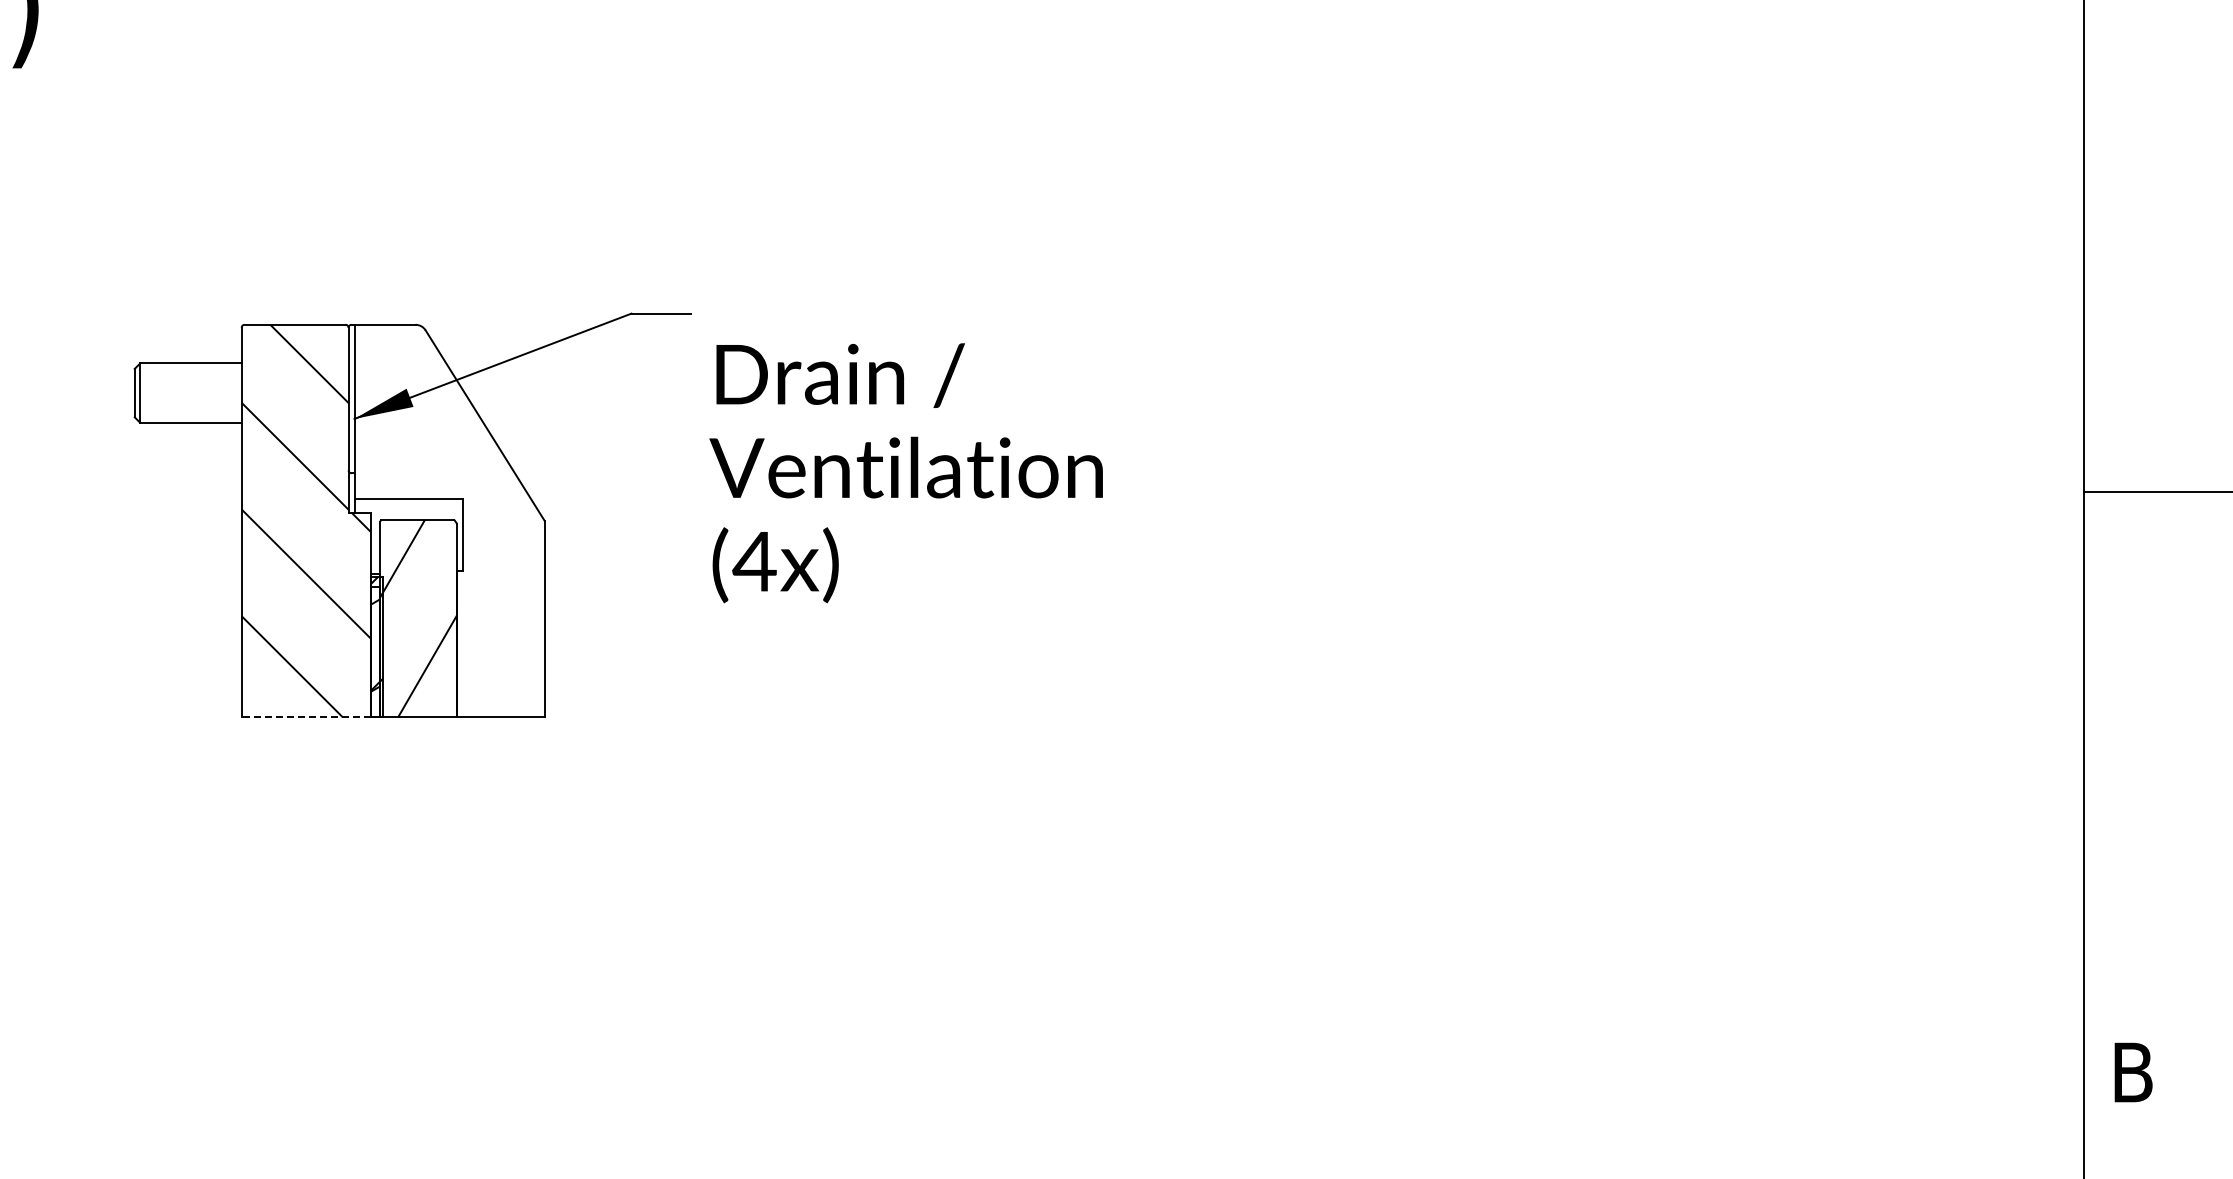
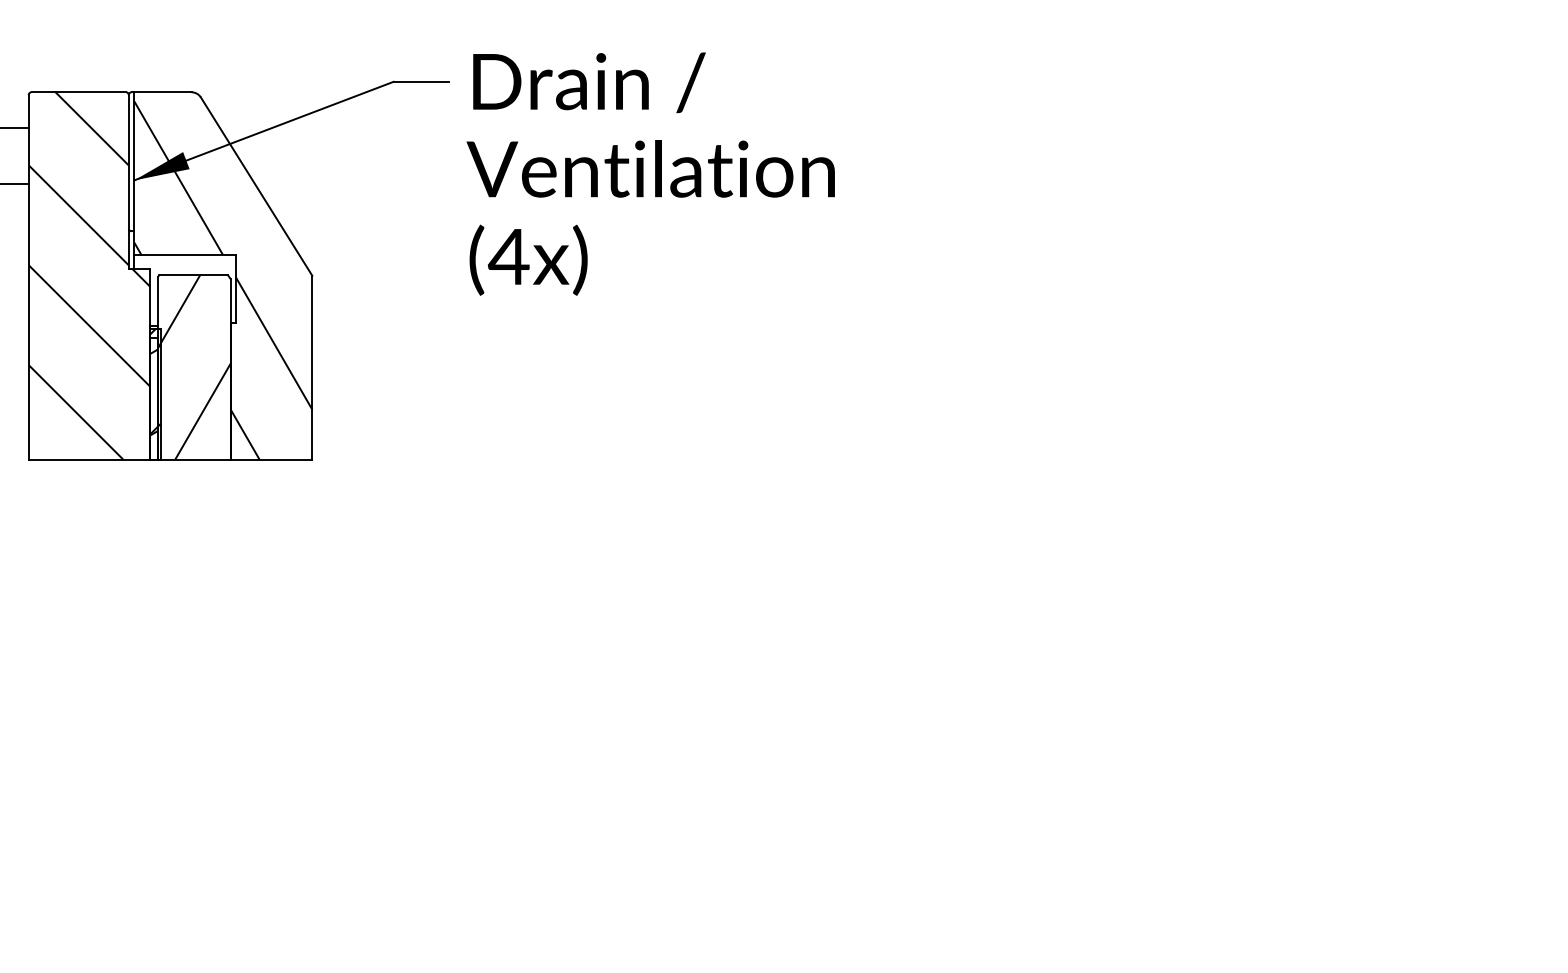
text: (905, 473) -> (650, 174), moved
hatch: (449, 525) -> (223, 280), added
line: (306, 717) -> (89, 459), dashed -> solid

